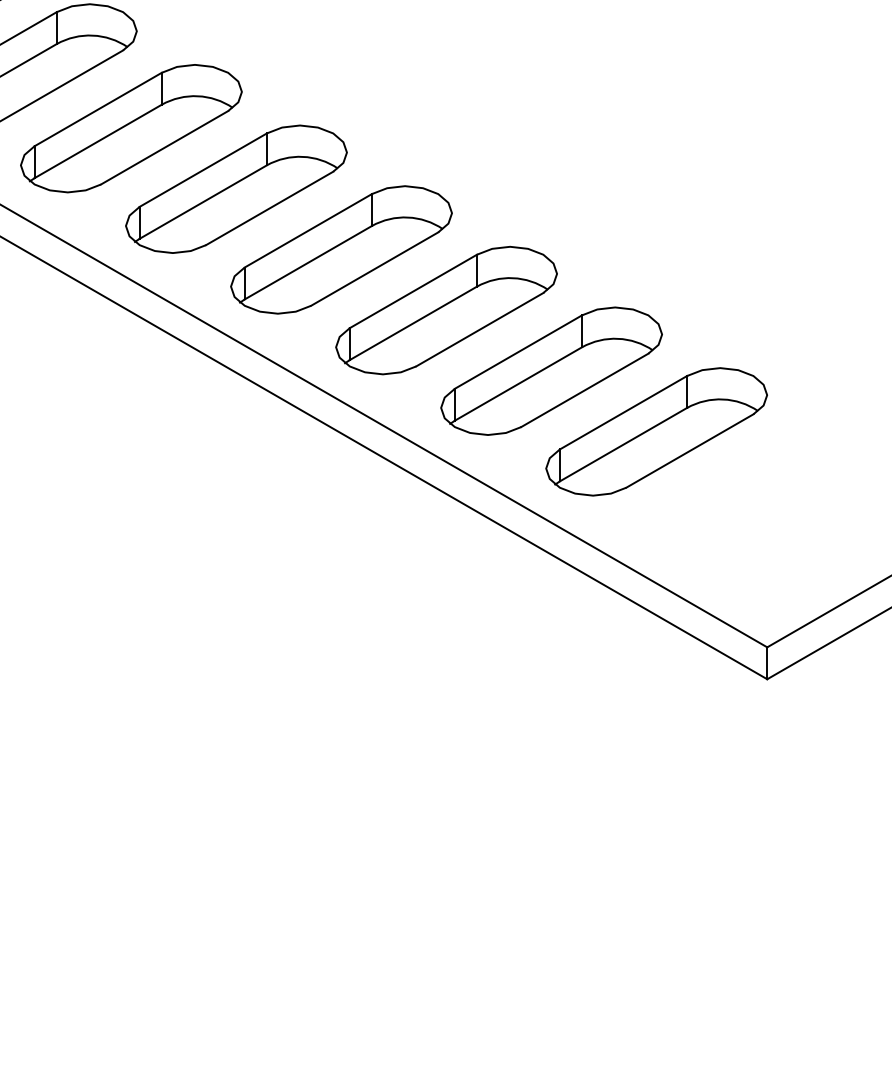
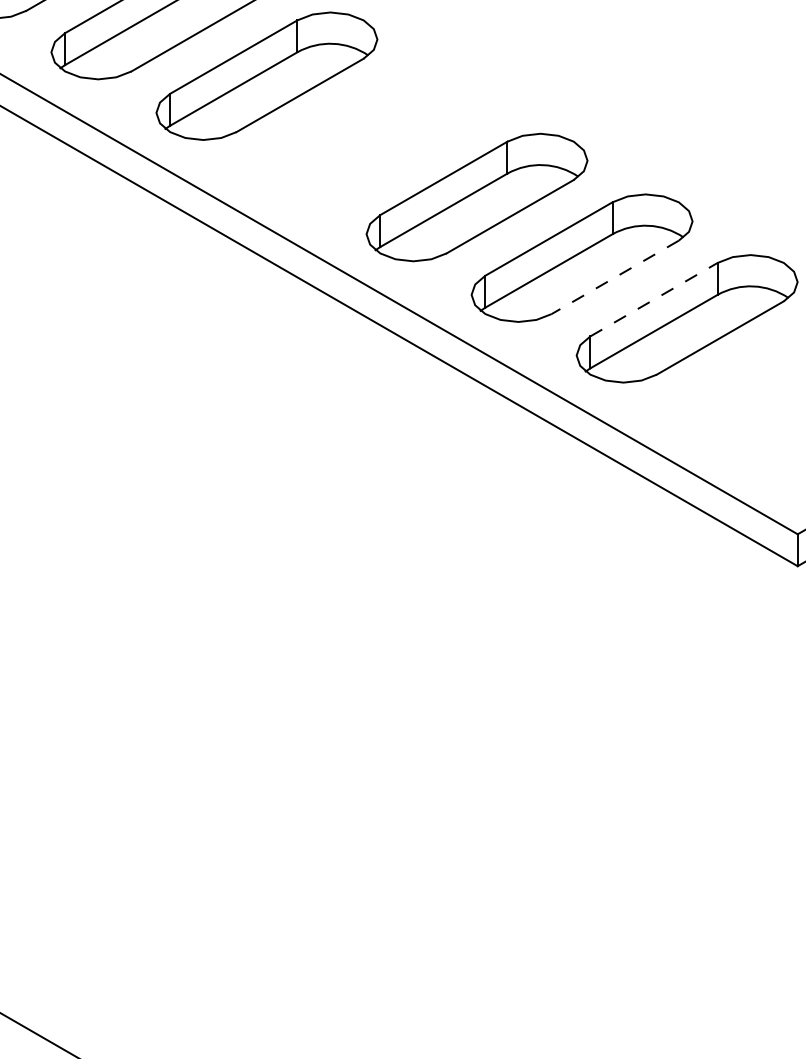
part: (341, 249) -> (371, 136), removed
line: (584, 390) -> (614, 277), solid -> dashed
line: (623, 412) -> (653, 299), solid -> dashed

